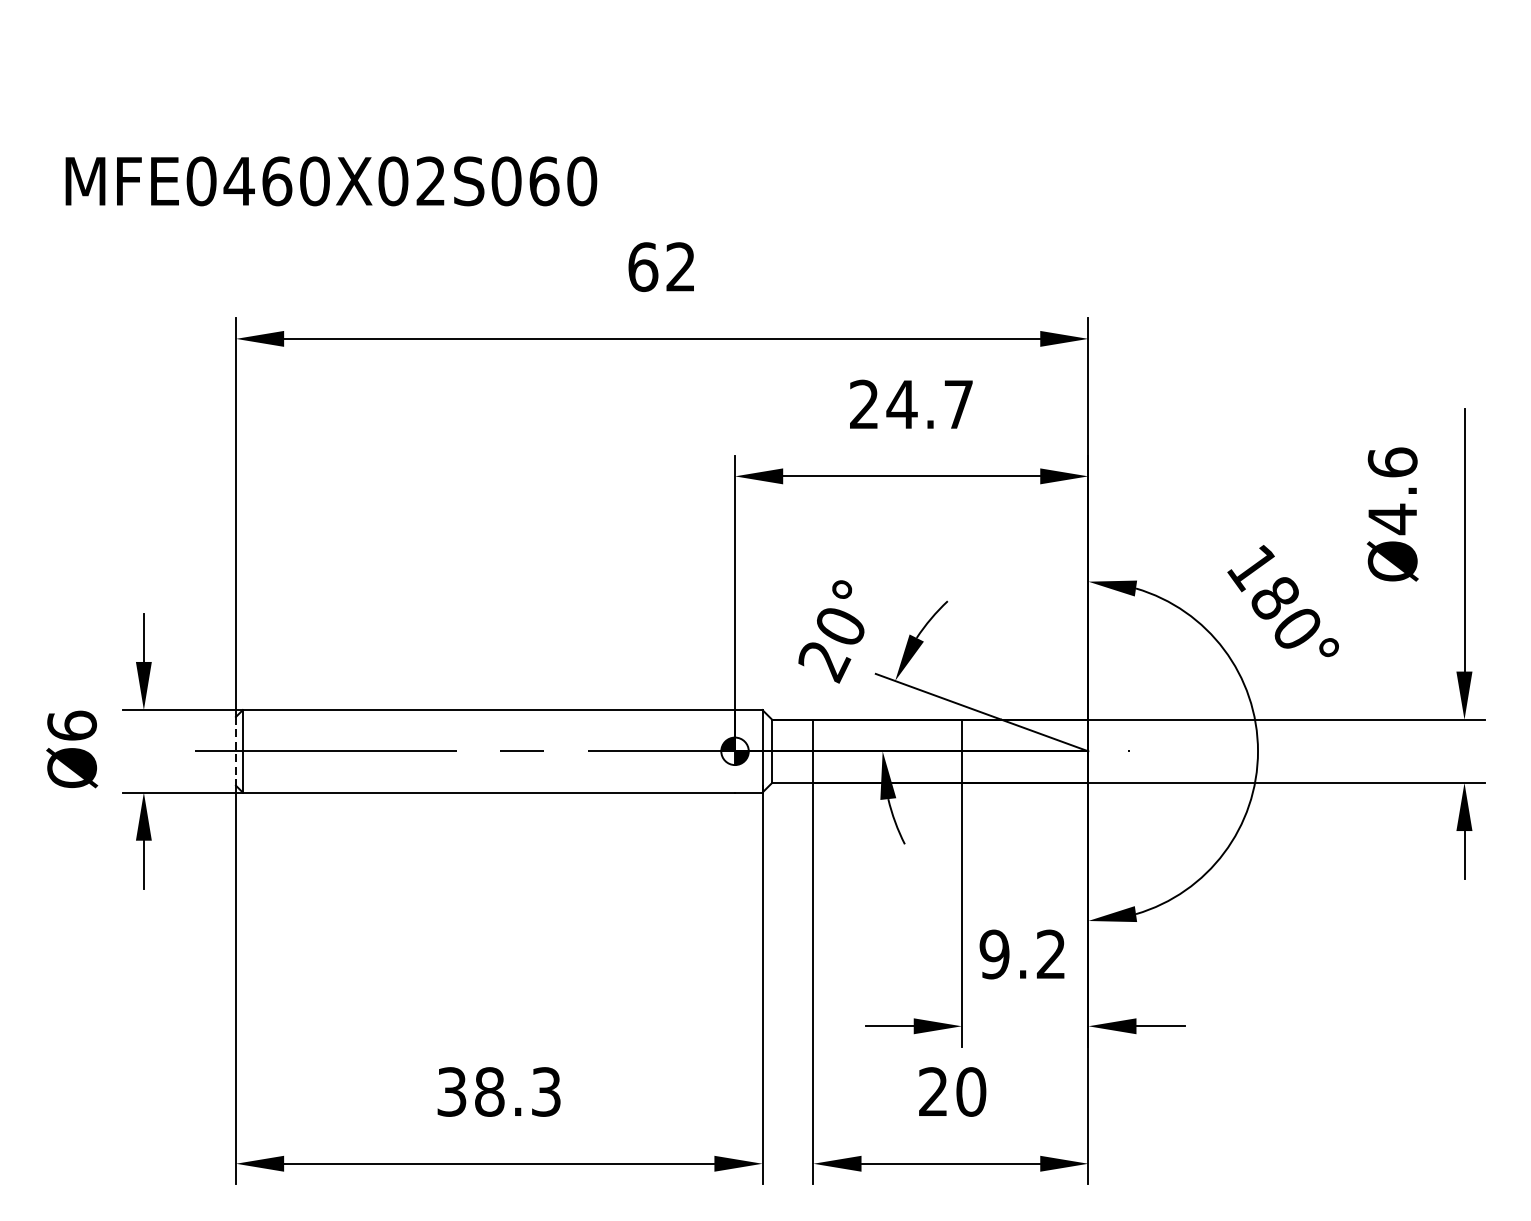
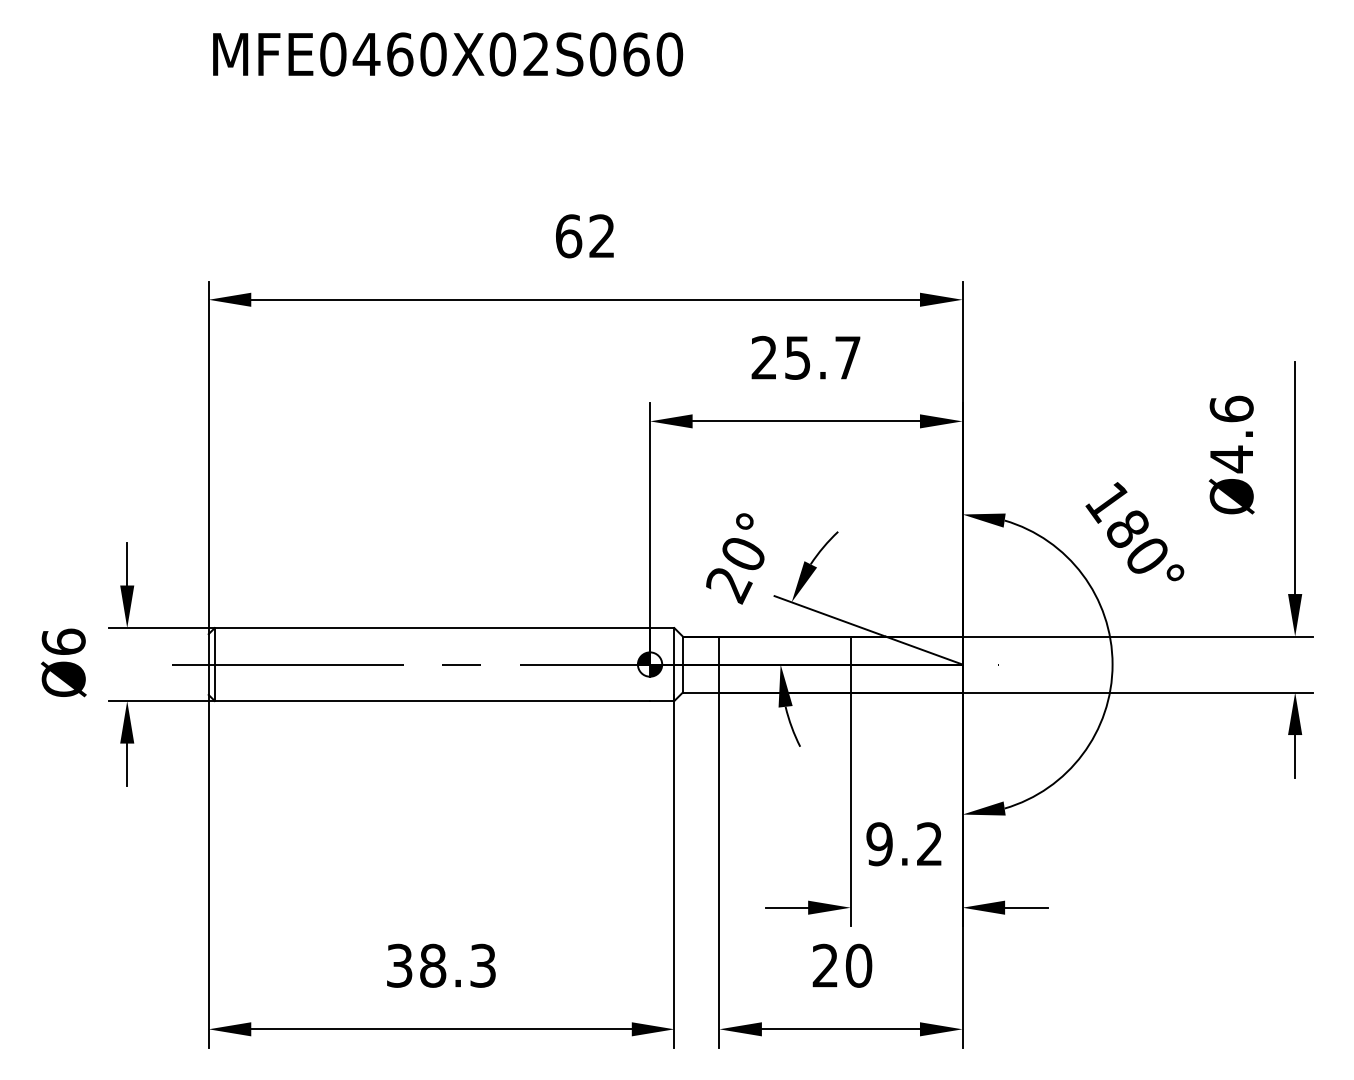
text: (331, 181) -> (448, 54), moved
text: (901, 404) -> (797, 357), 24.7 -> 25.7
line: (235, 752) -> (208, 665), dashed -> solid

